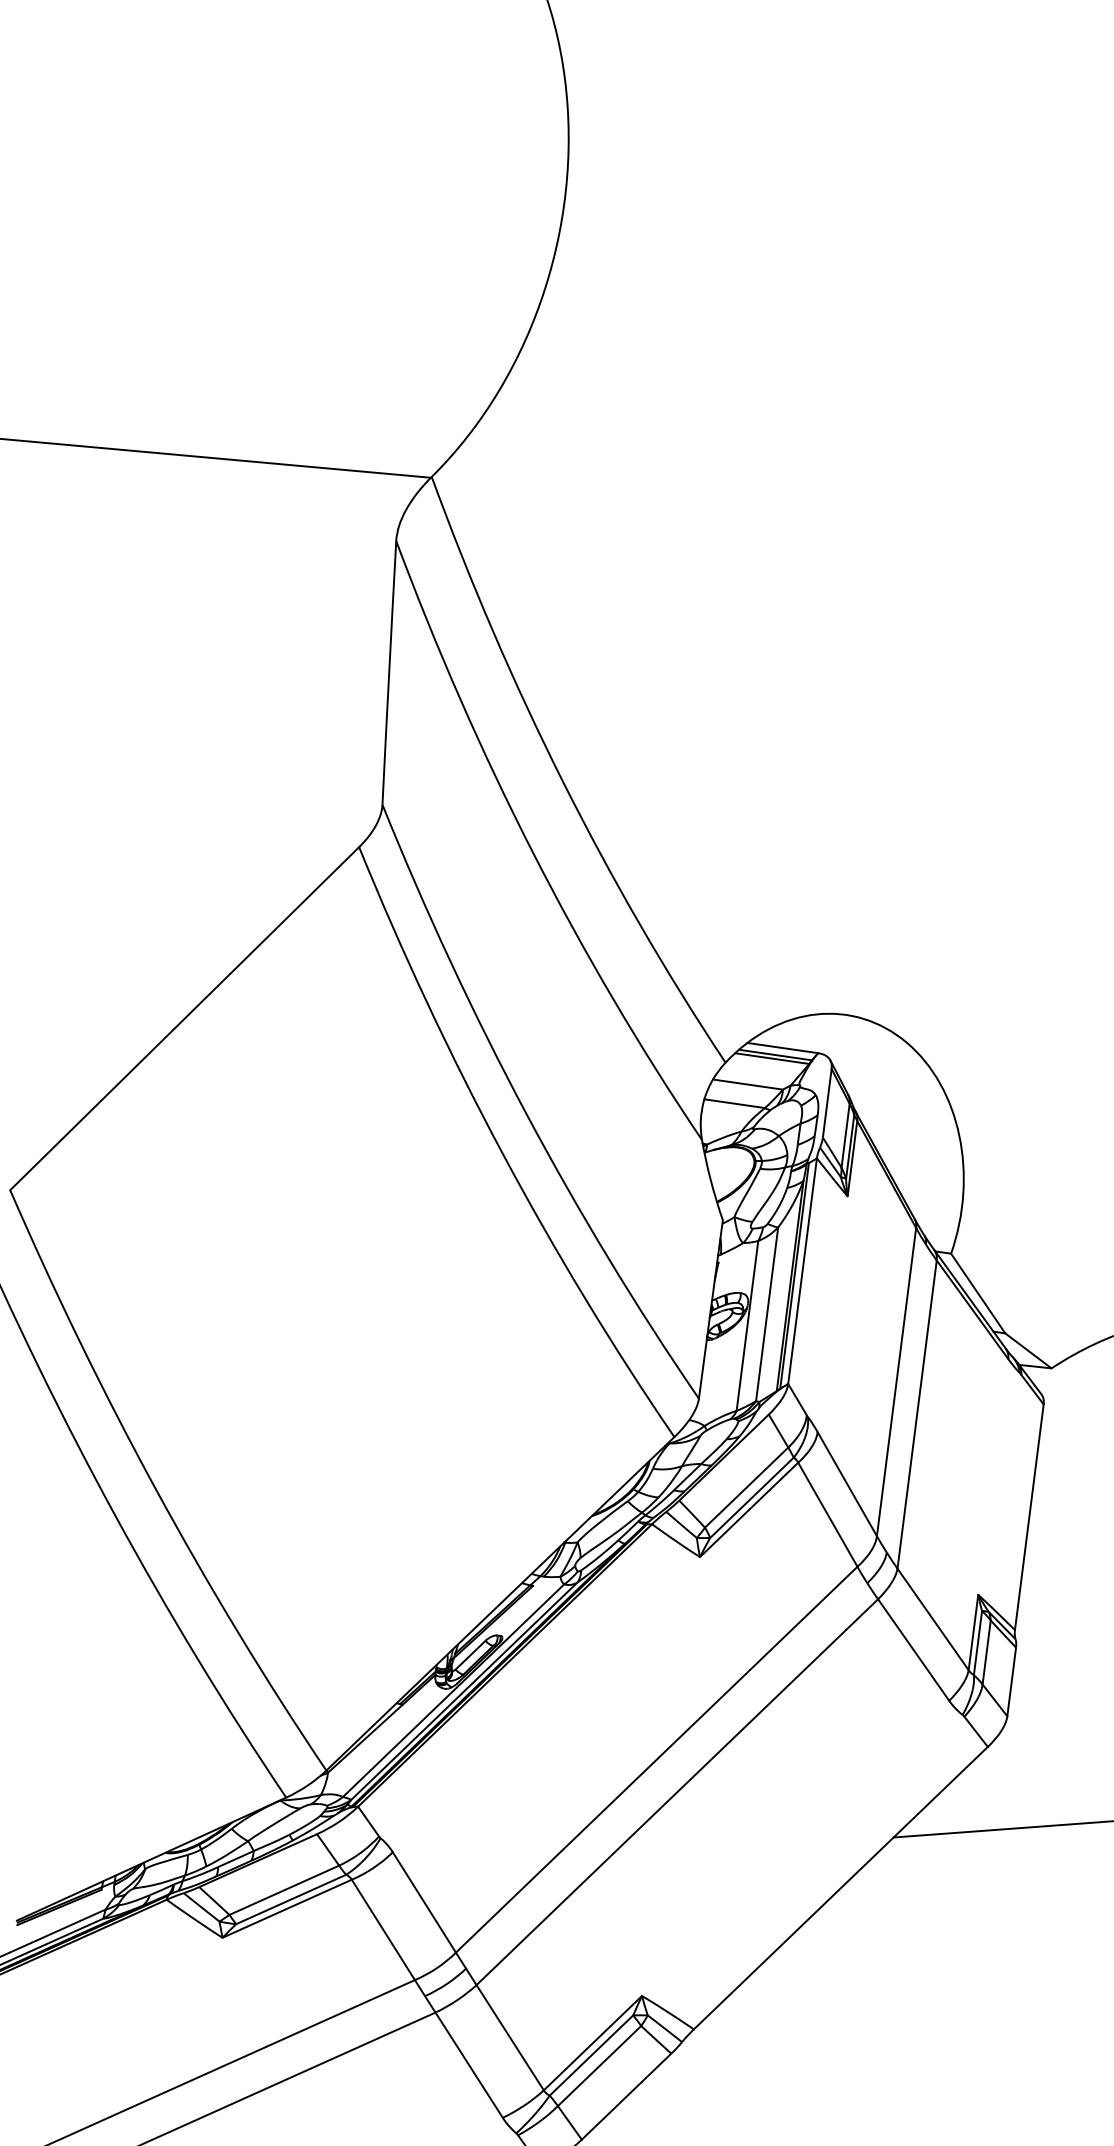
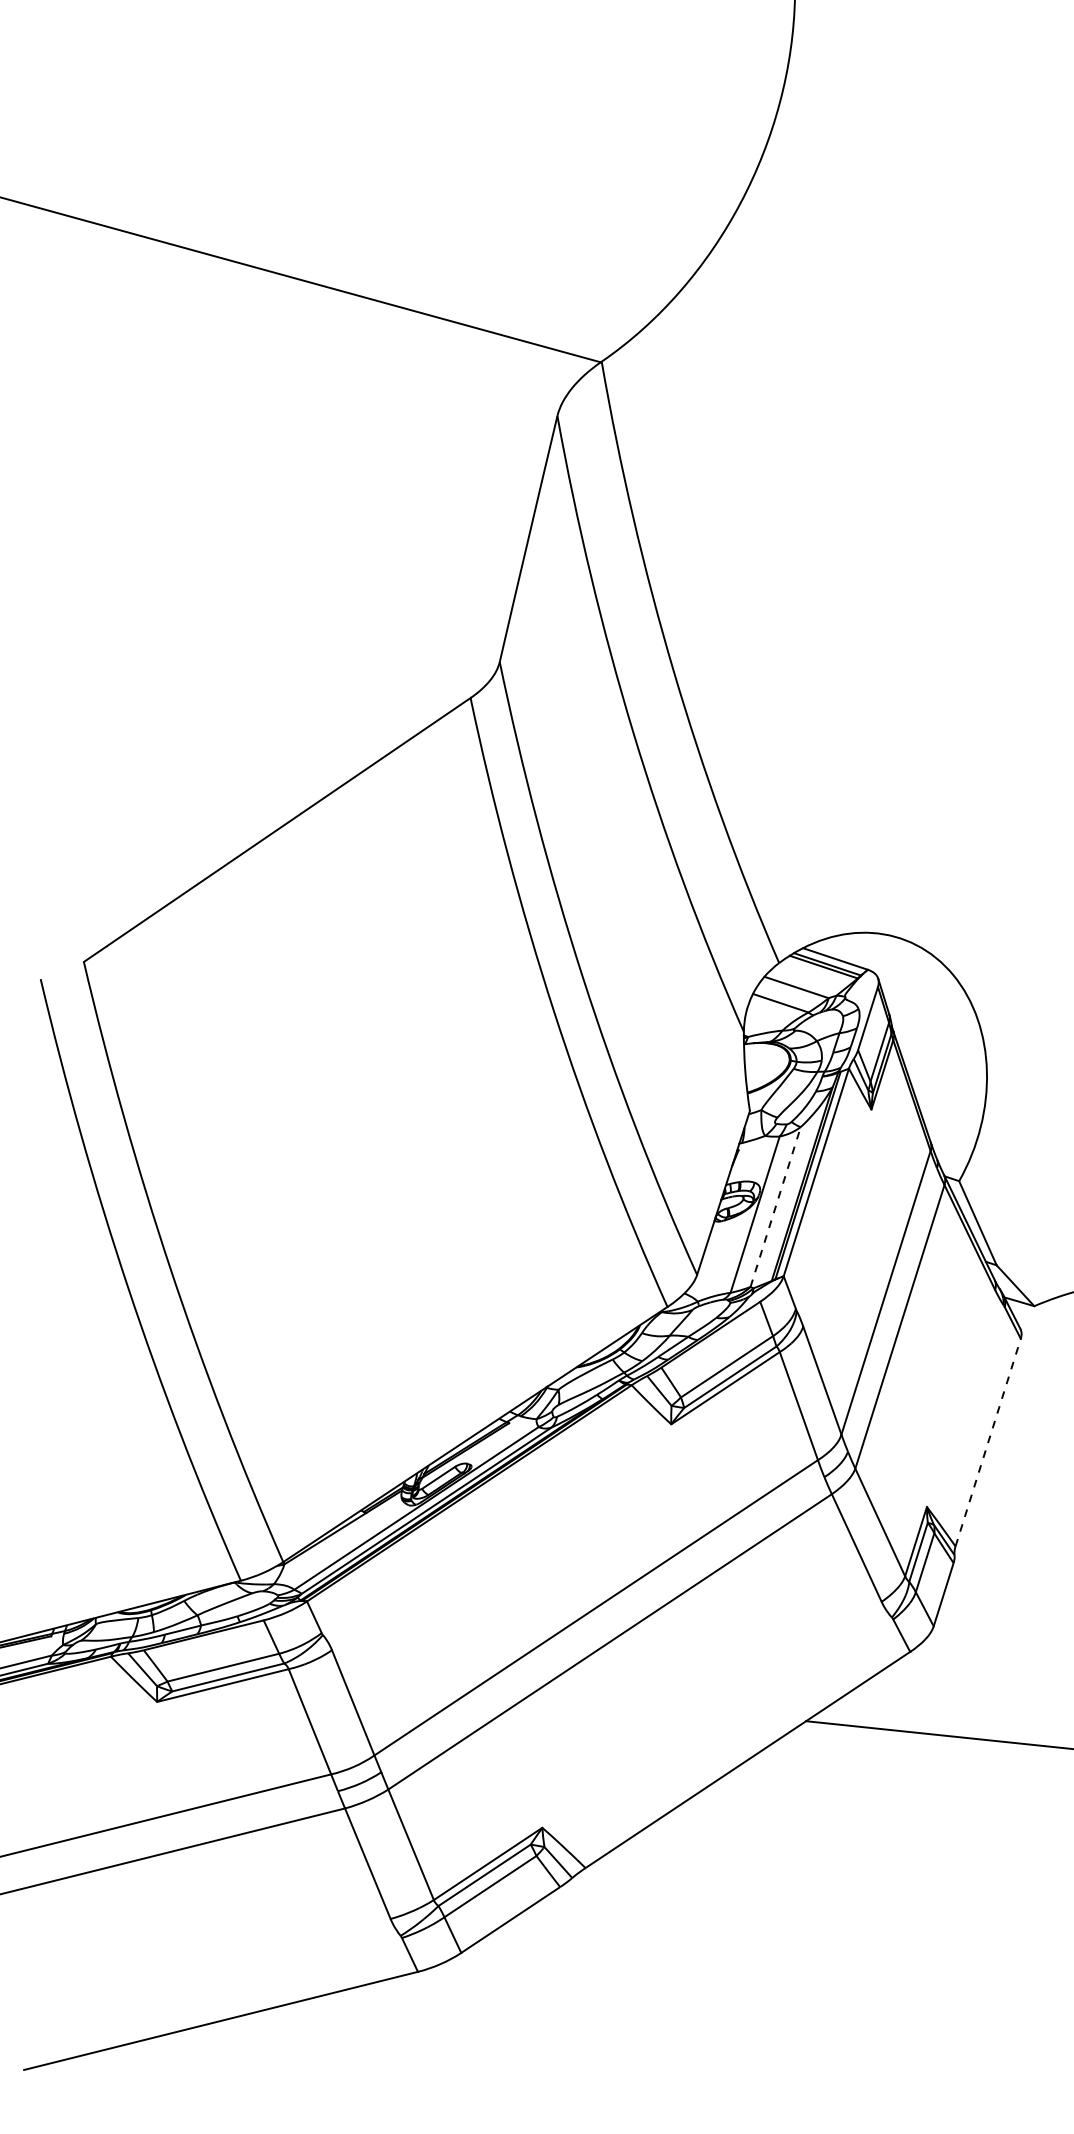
line: (767, 1314) -> (775, 1207), solid -> dashed
line: (1029, 1517) -> (988, 1442), solid -> dashed

